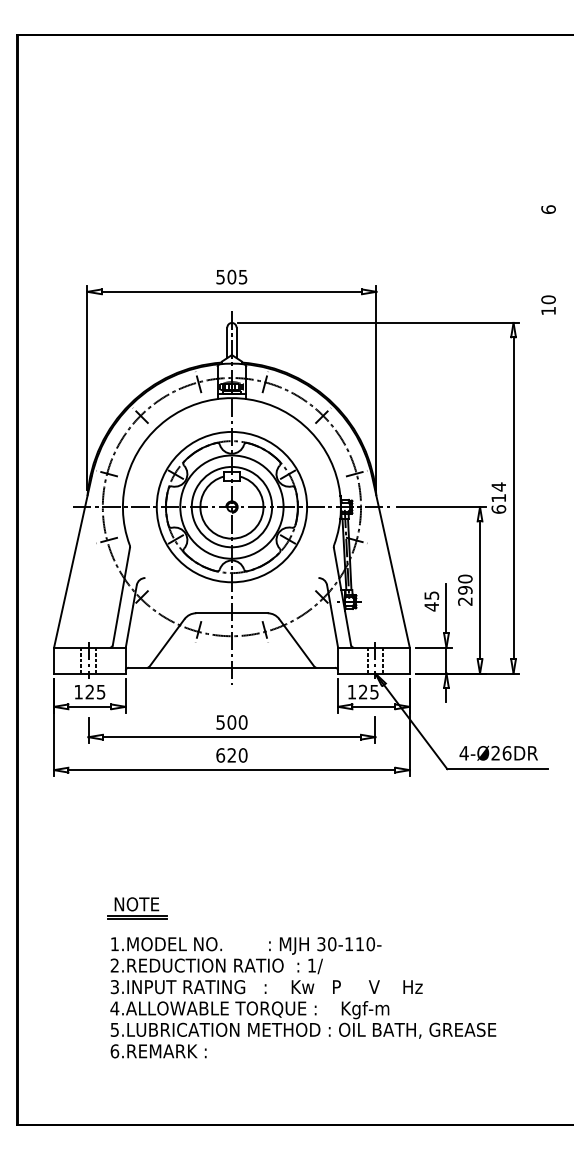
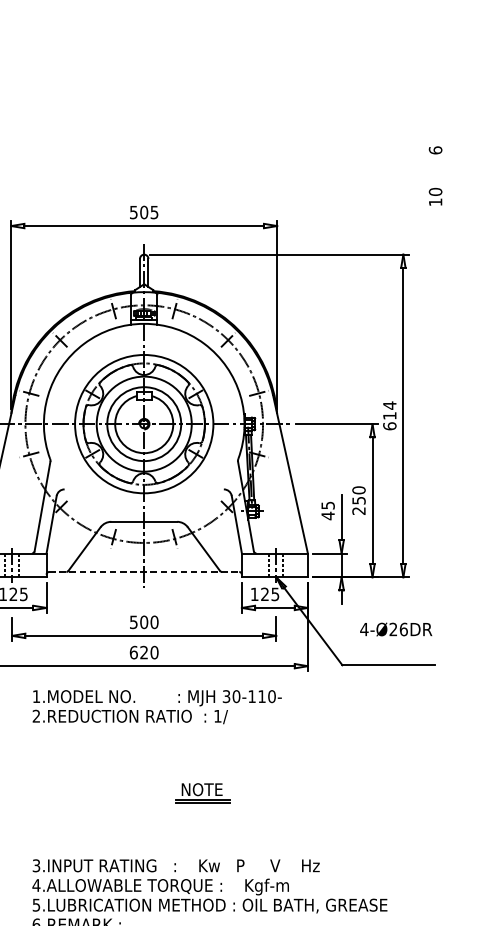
text: (548, 304) -> (435, 196), moved
text: (465, 590) -> (359, 500), 290 -> 250
line: (232, 667) -> (144, 571), solid -> dashed
text: (498, 752) -> (395, 628), moved
part: (137, 908) -> (202, 793), moved
text: (245, 955) -> (156, 707), moved

